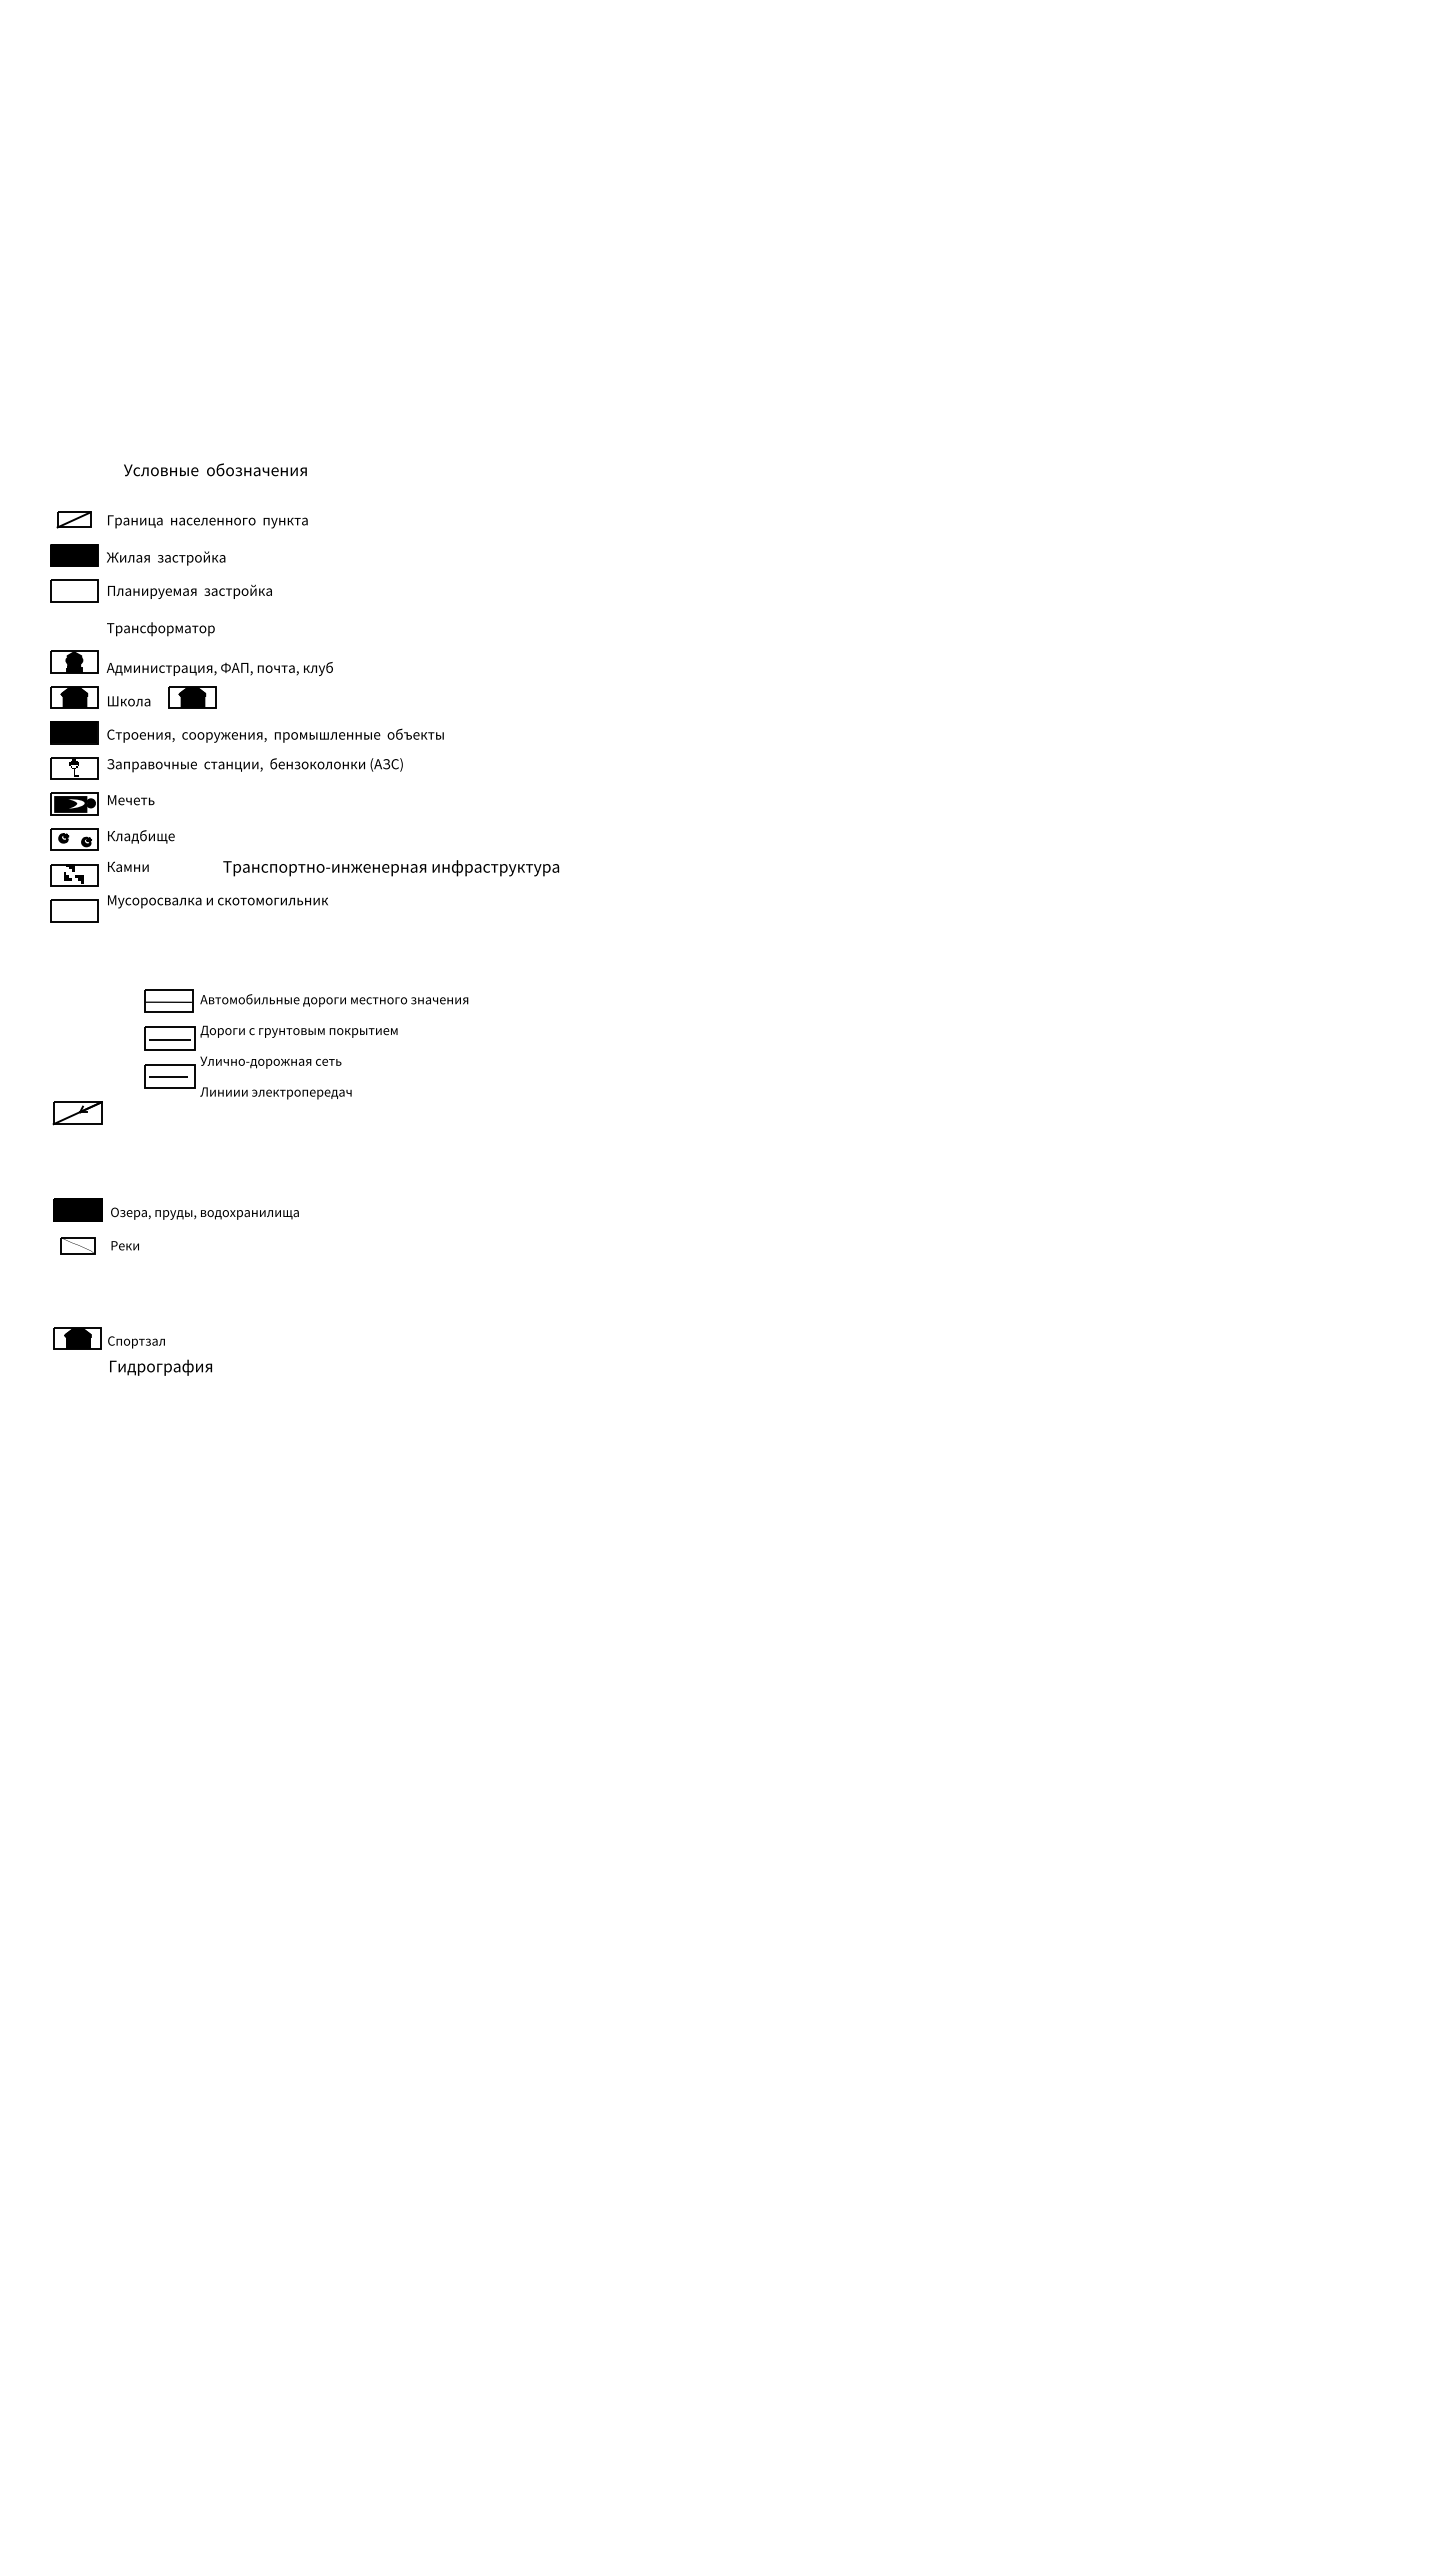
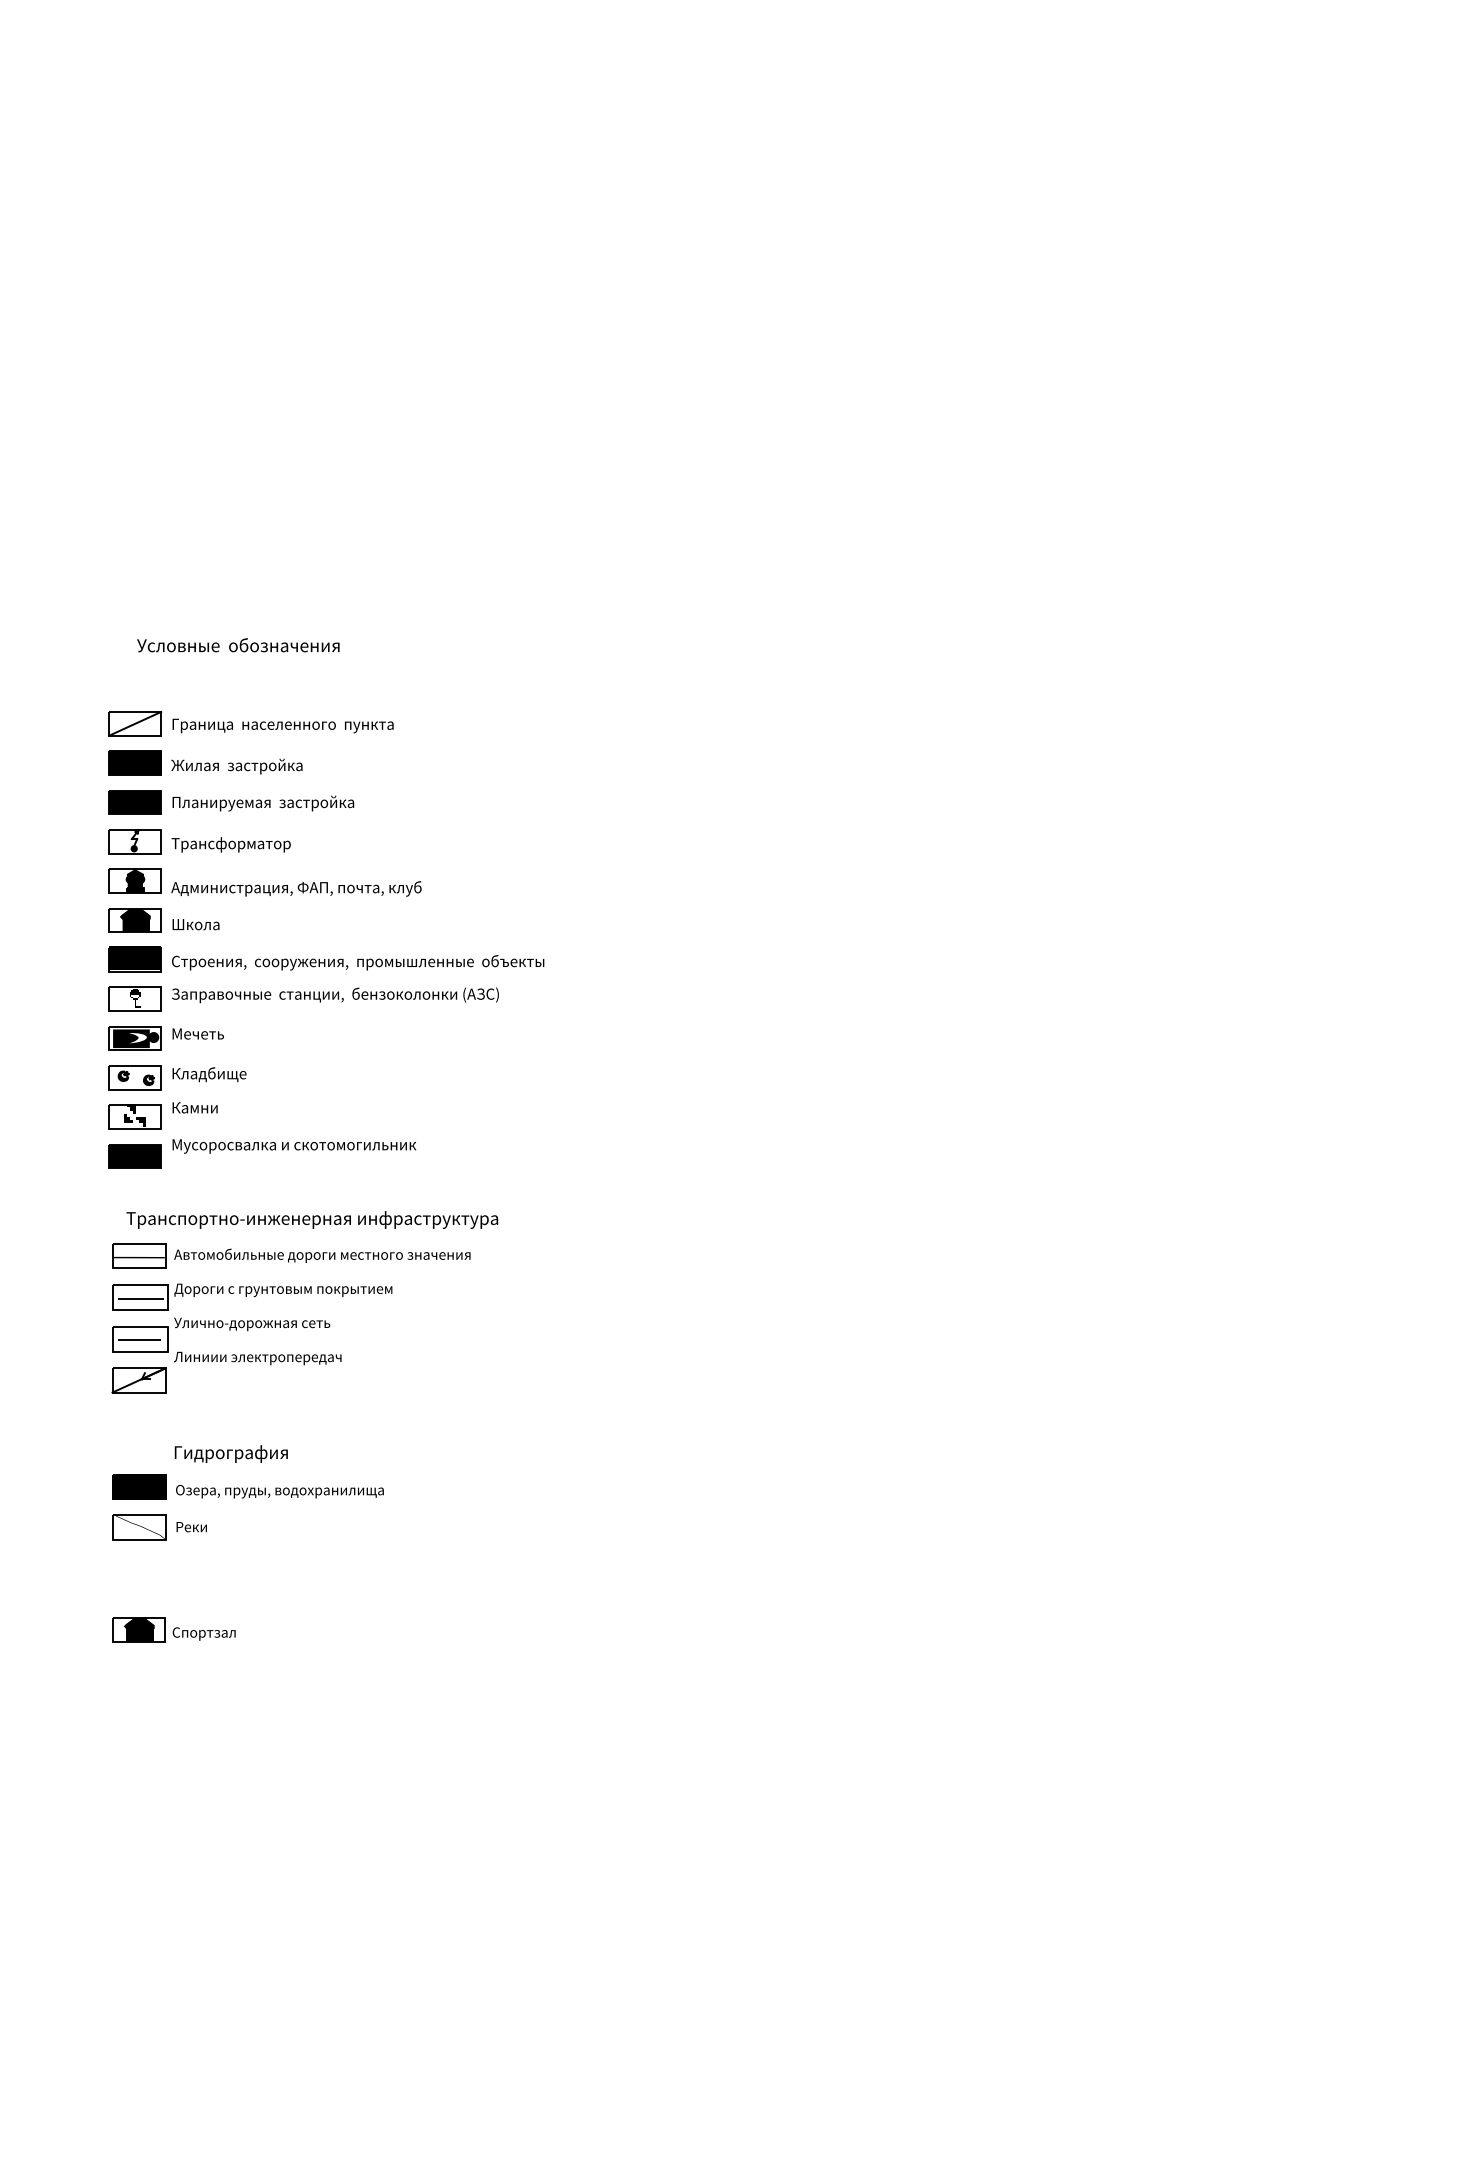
text: (215, 469) -> (238, 644), moved
part: (73, 519) -> (134, 723), size x1.43
fill: (73, 590) -> (134, 801), added
part: (74, 625) -> (135, 840), added
part: (192, 697) -> (266, 920), removed
text: (391, 868) -> (312, 1220), moved
fill: (73, 910) -> (134, 1156), added
part: (306, 1034) -> (291, 1293), moved
part: (77, 1245) -> (138, 1526), size x1.43
text: (160, 1367) -> (230, 1453), moved

